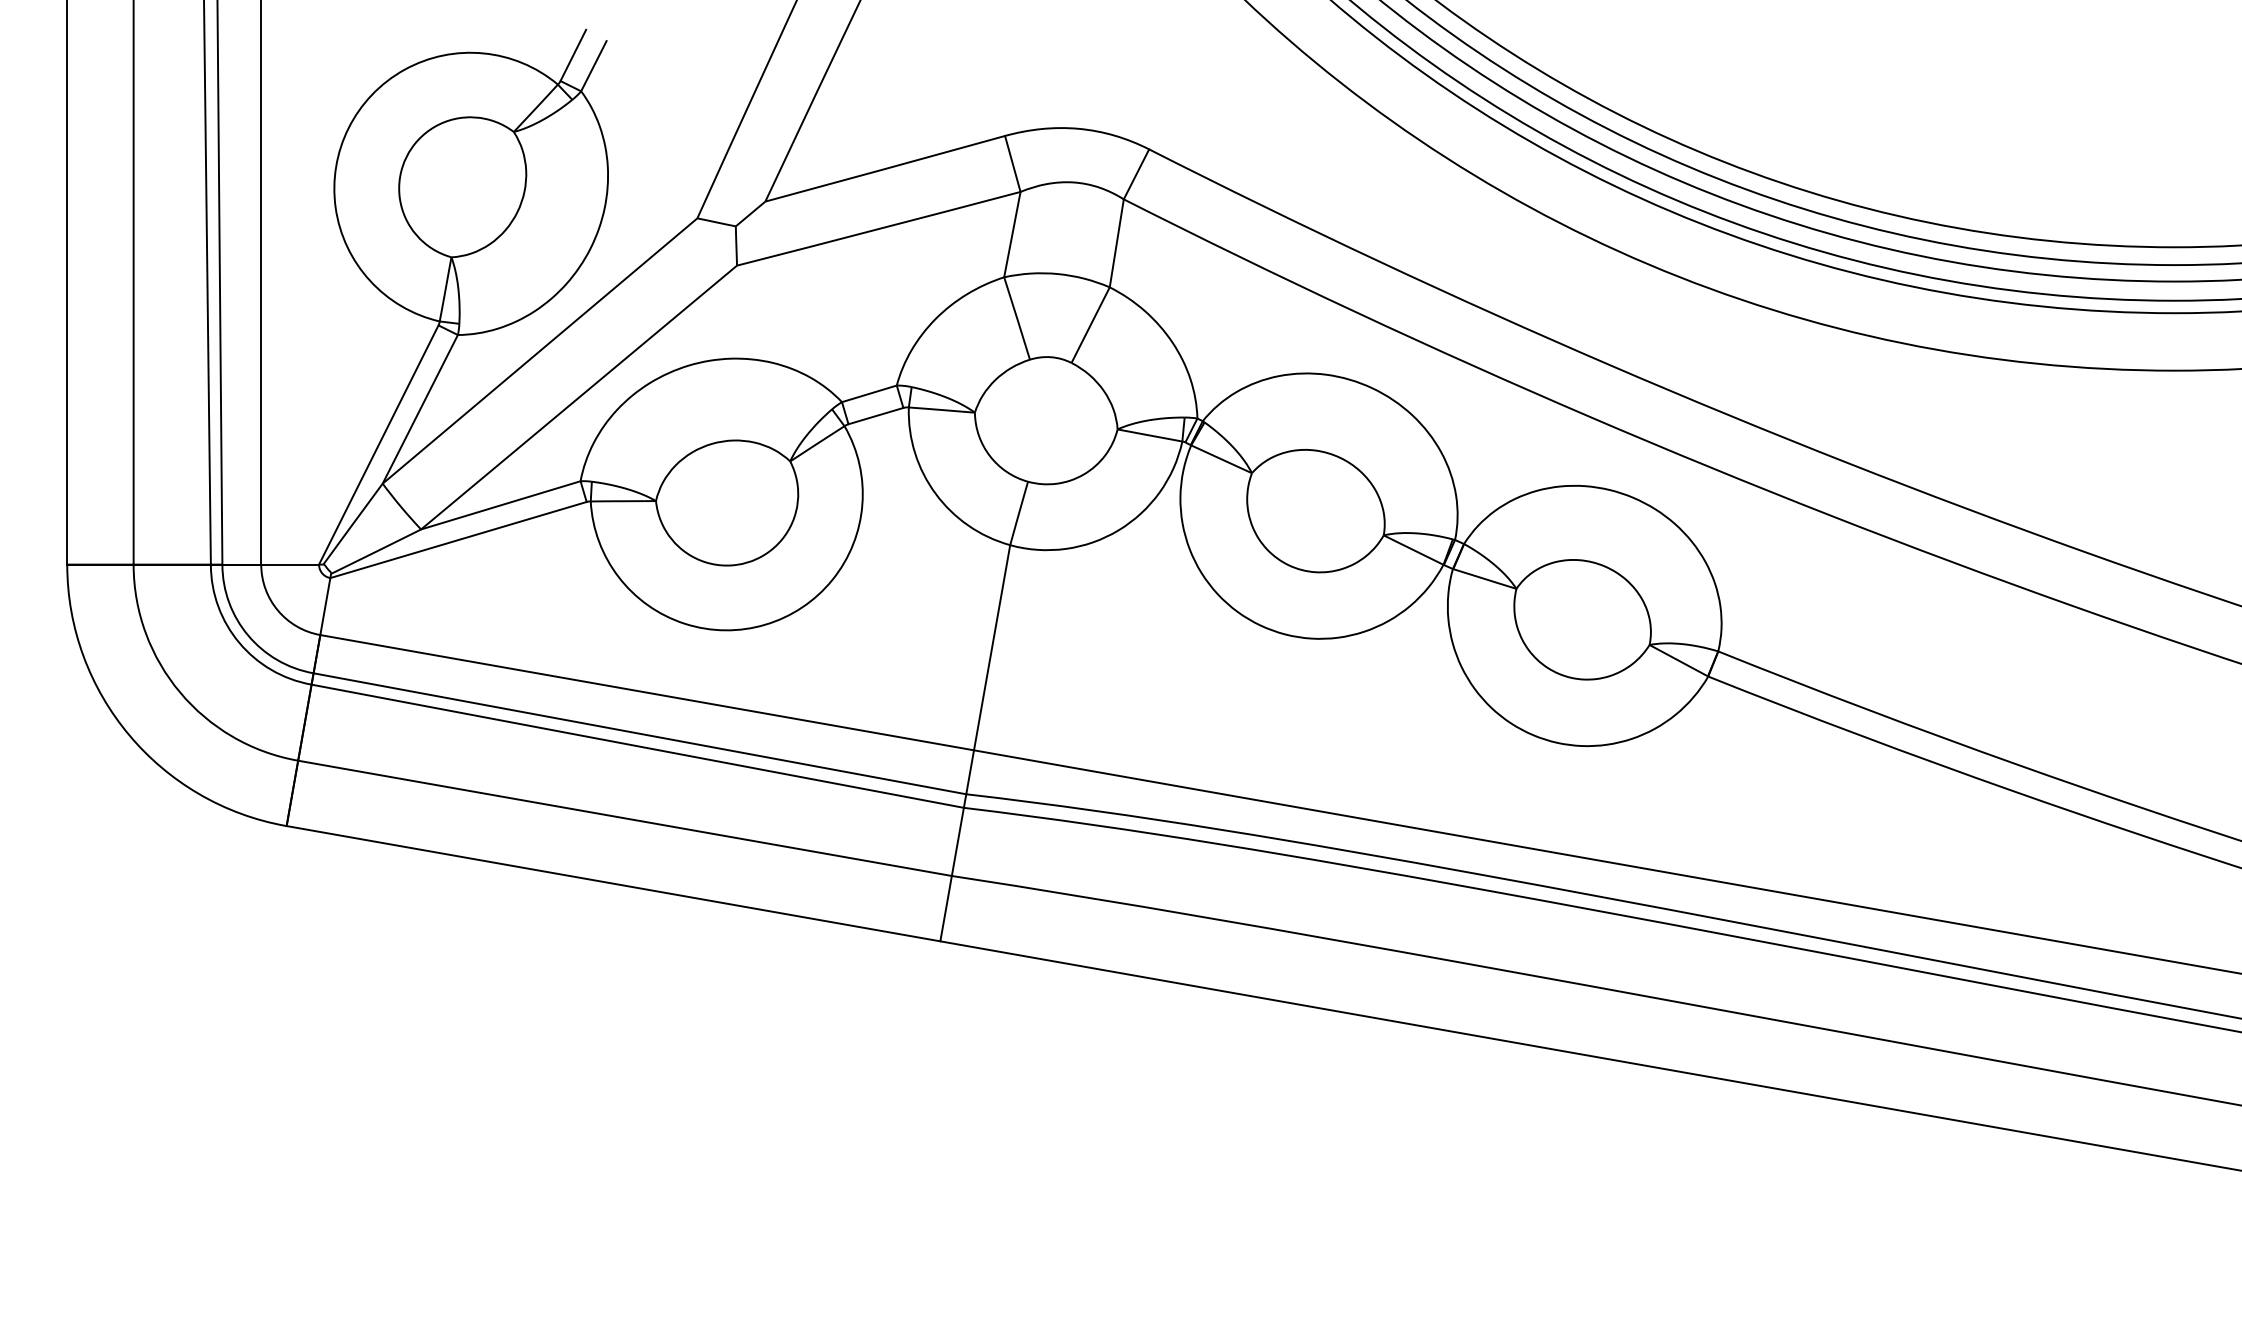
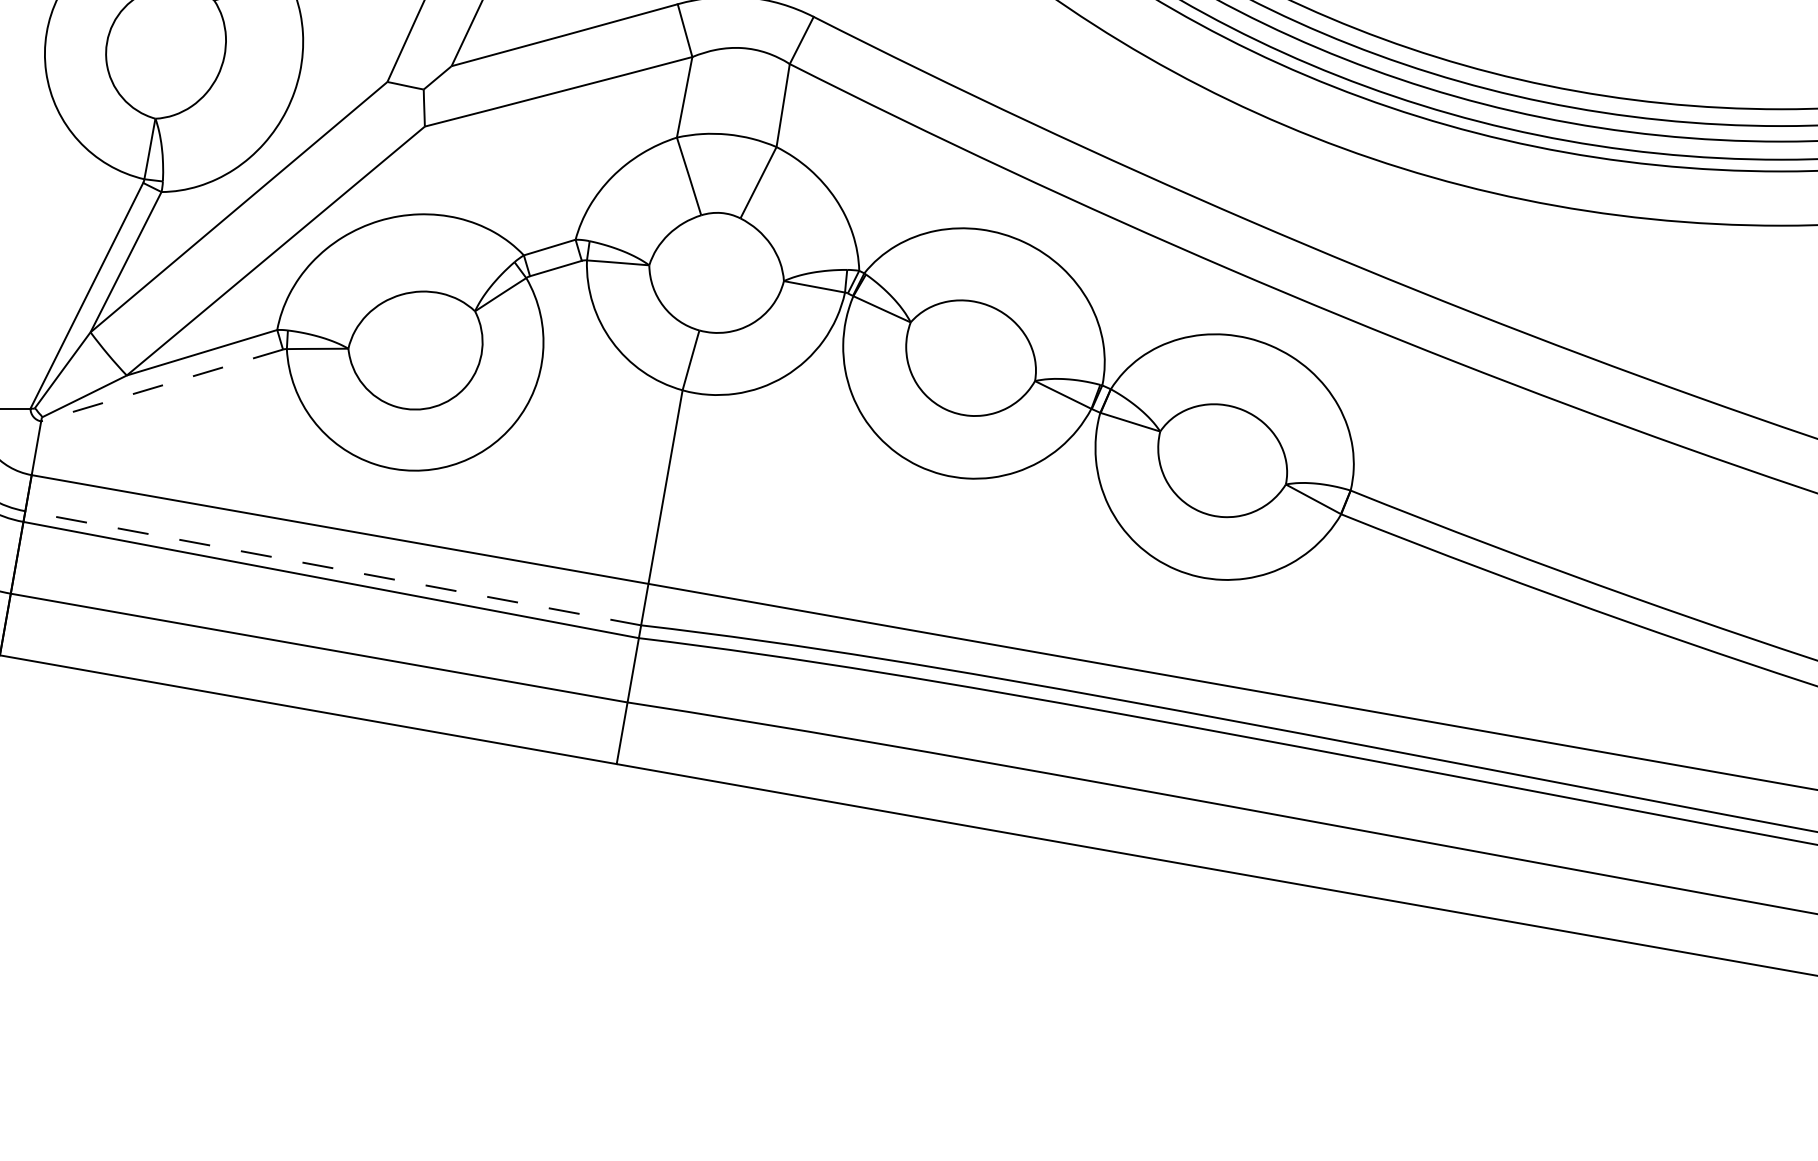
line: (458, 540) -> (162, 385), solid -> dashed
line: (639, 733) -> (332, 568), solid -> dashed

